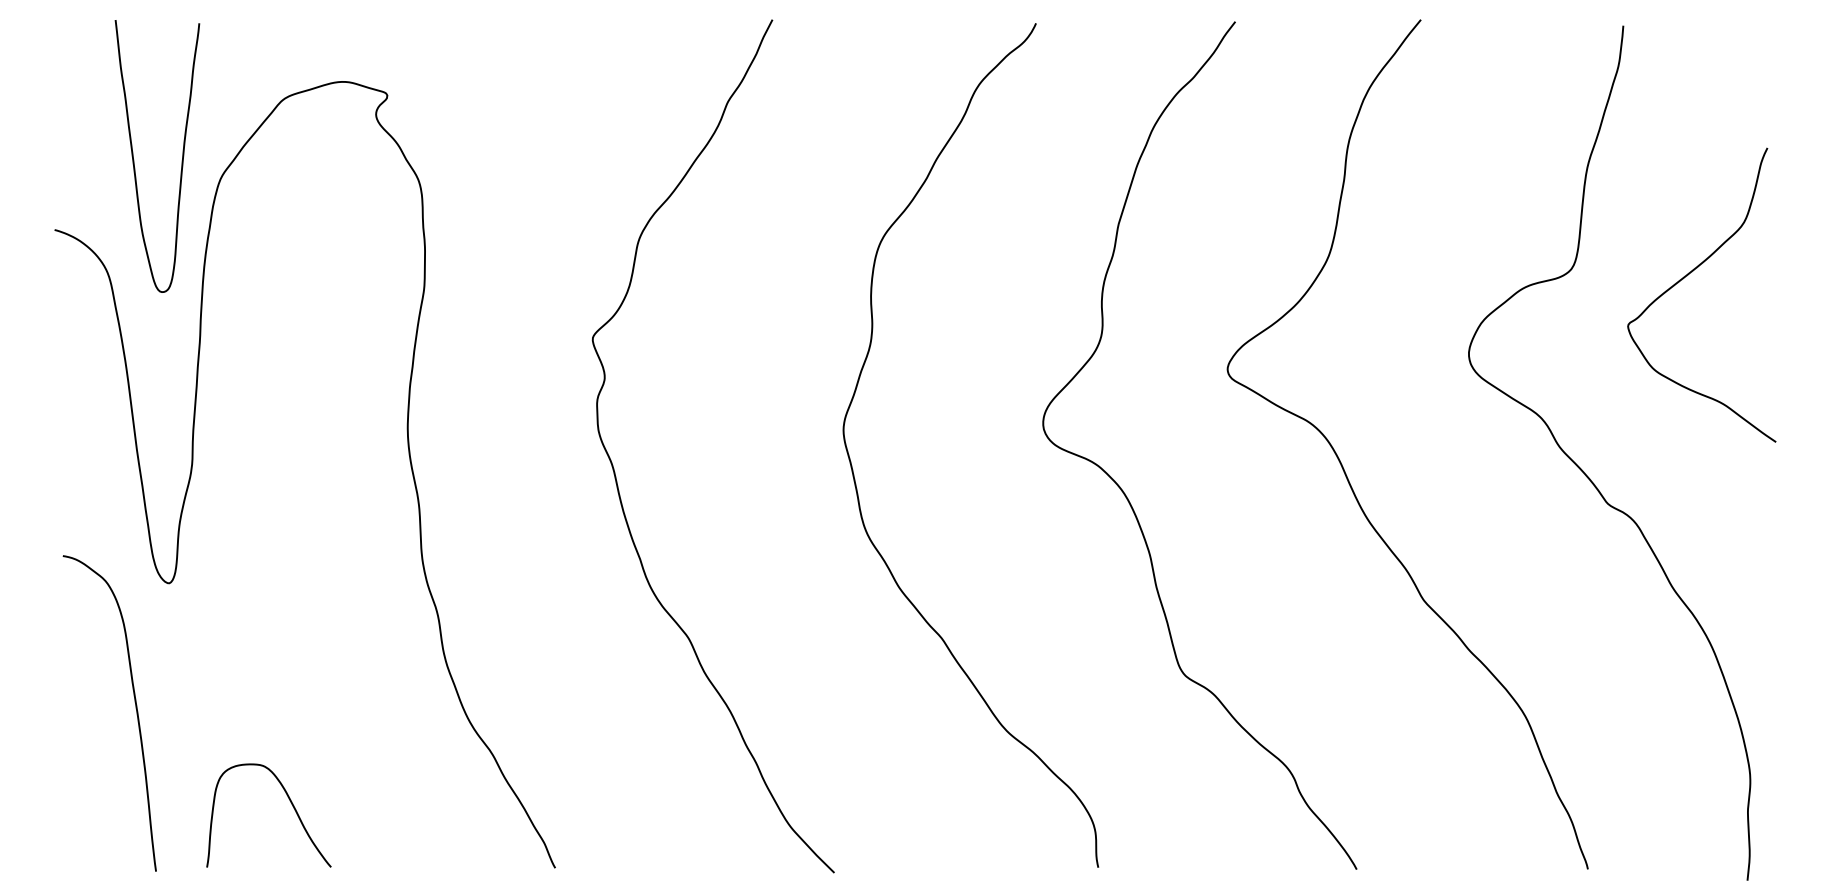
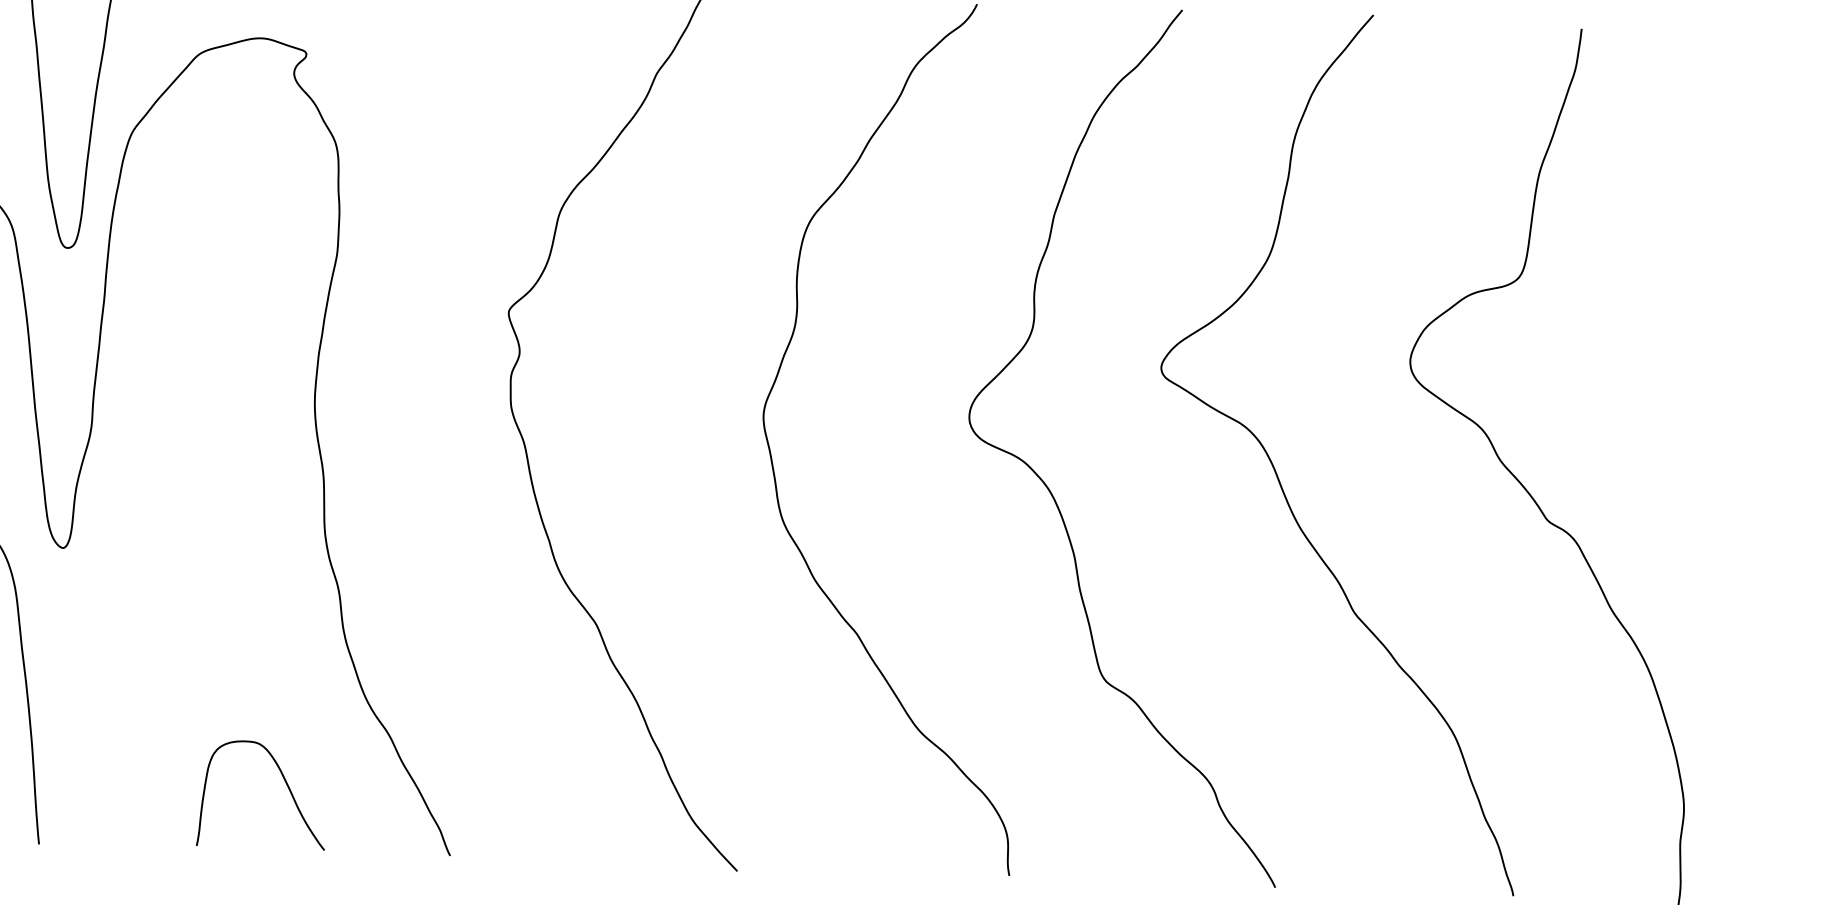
curve: (1687, 276) -> (1638, 289), removed
curve: (291, 804) -> (286, 784), moved

